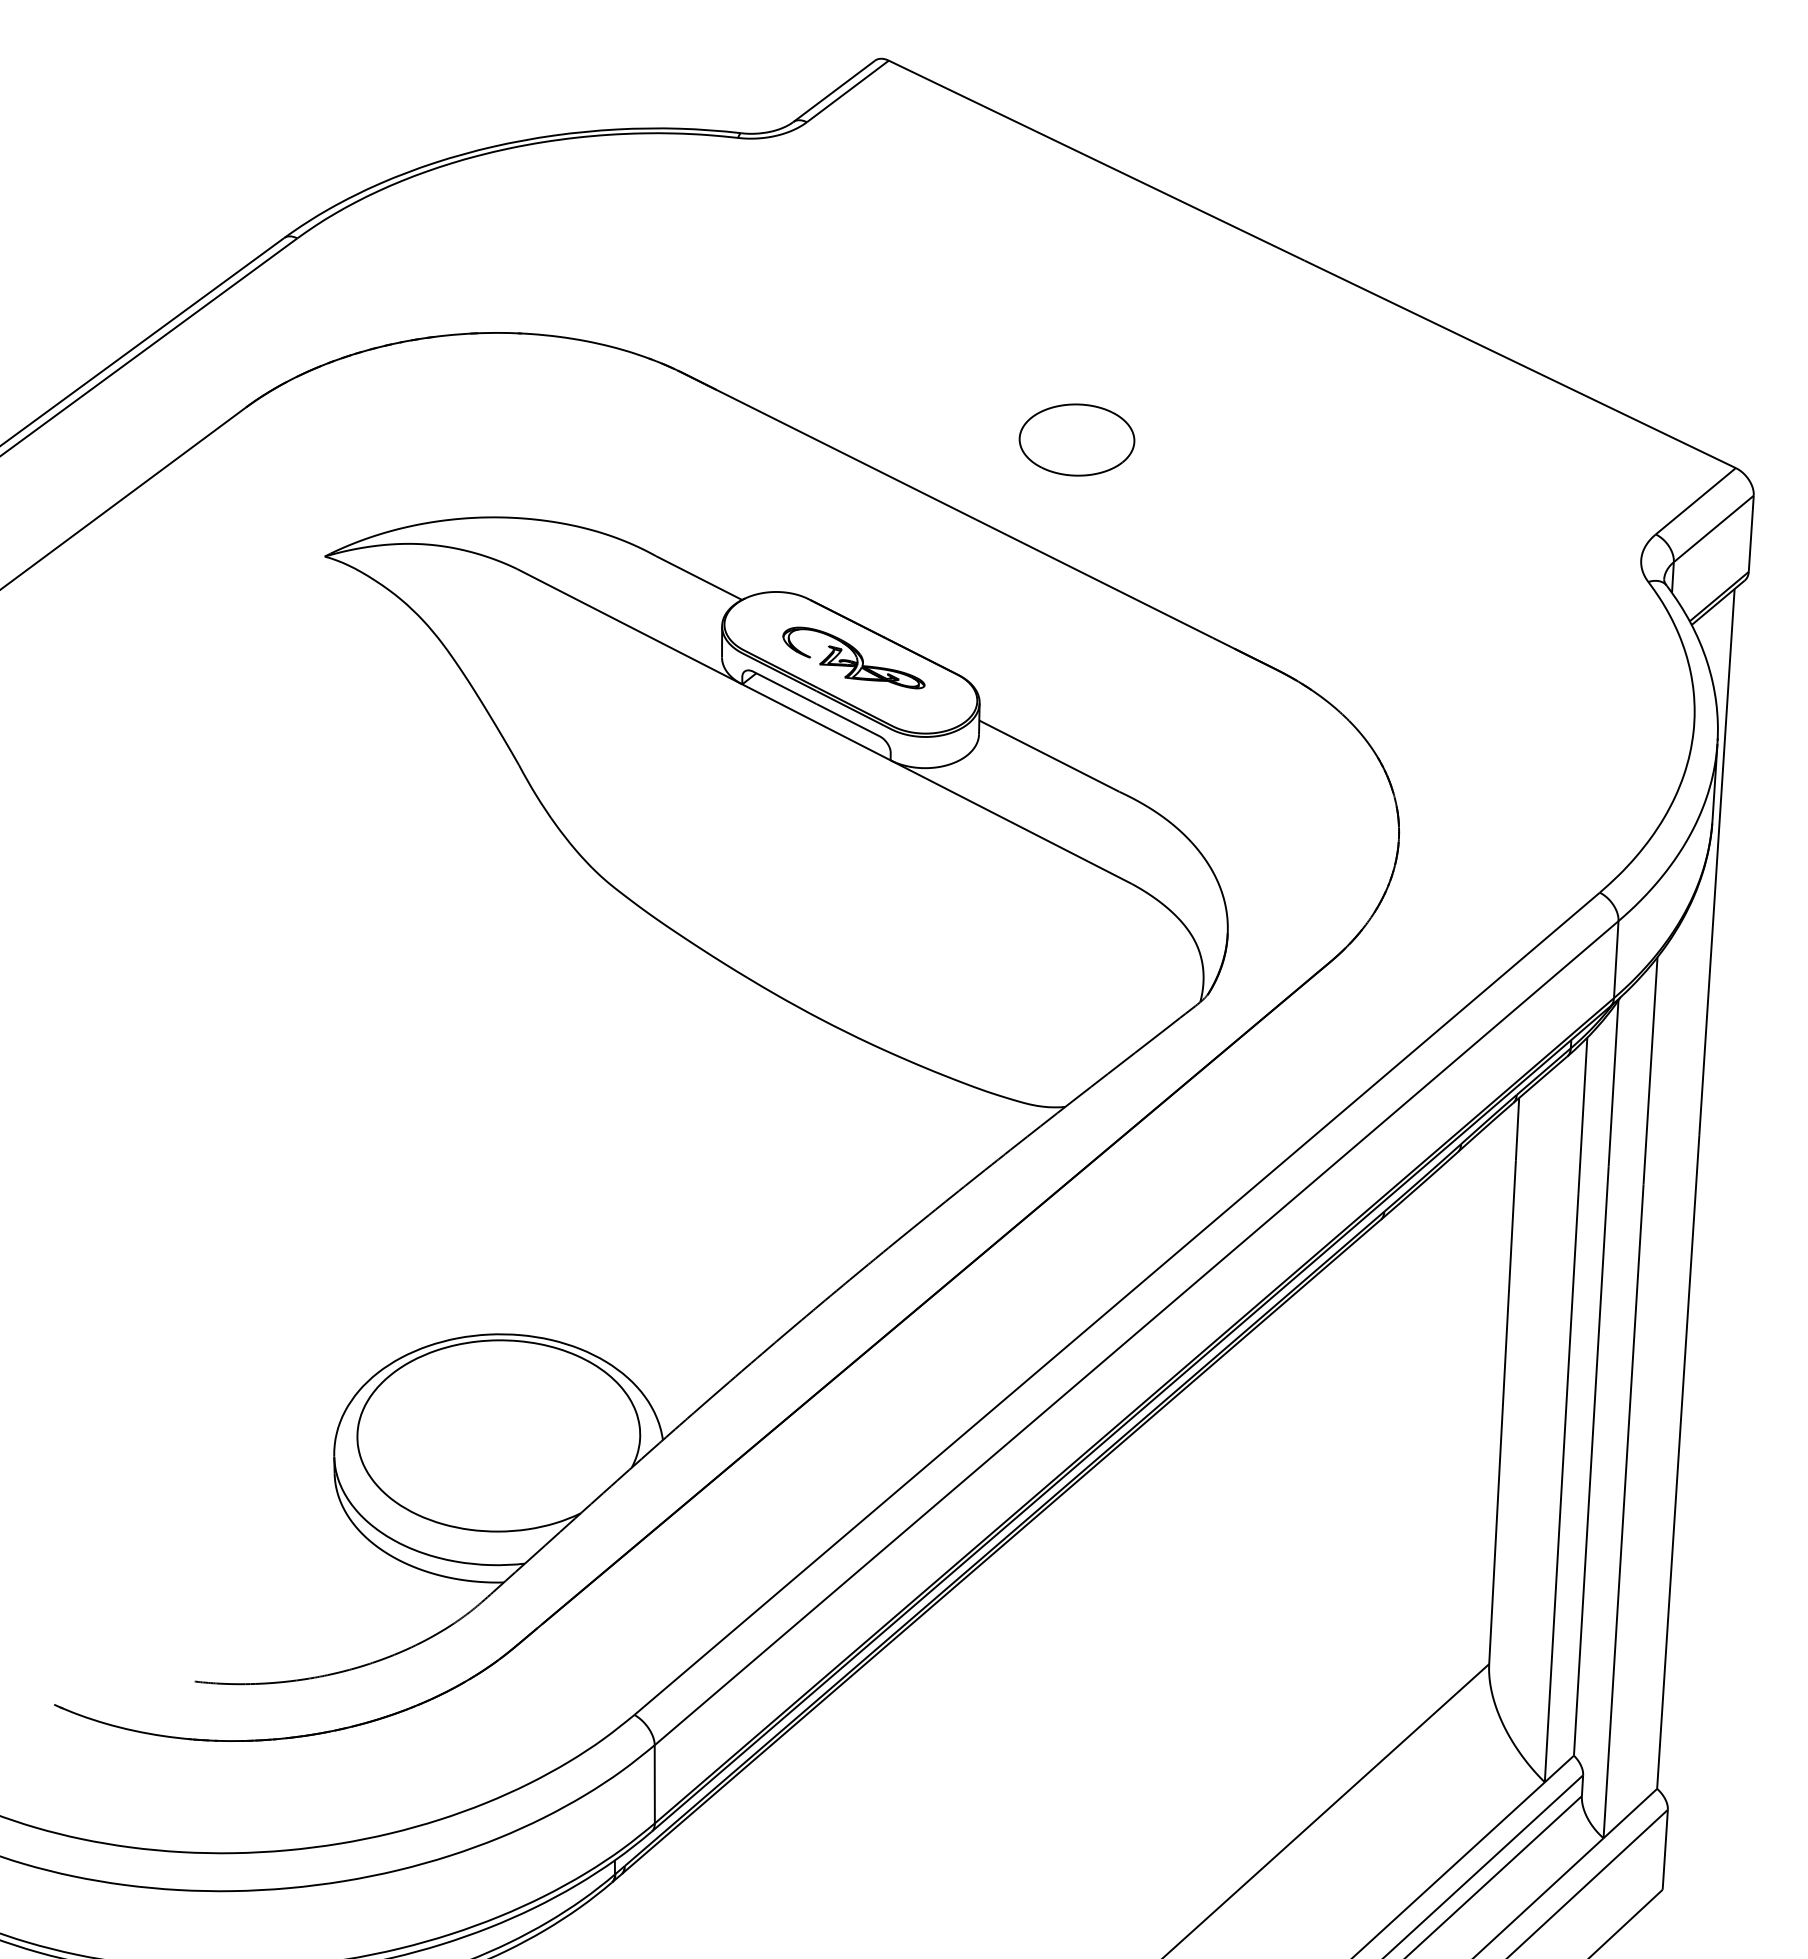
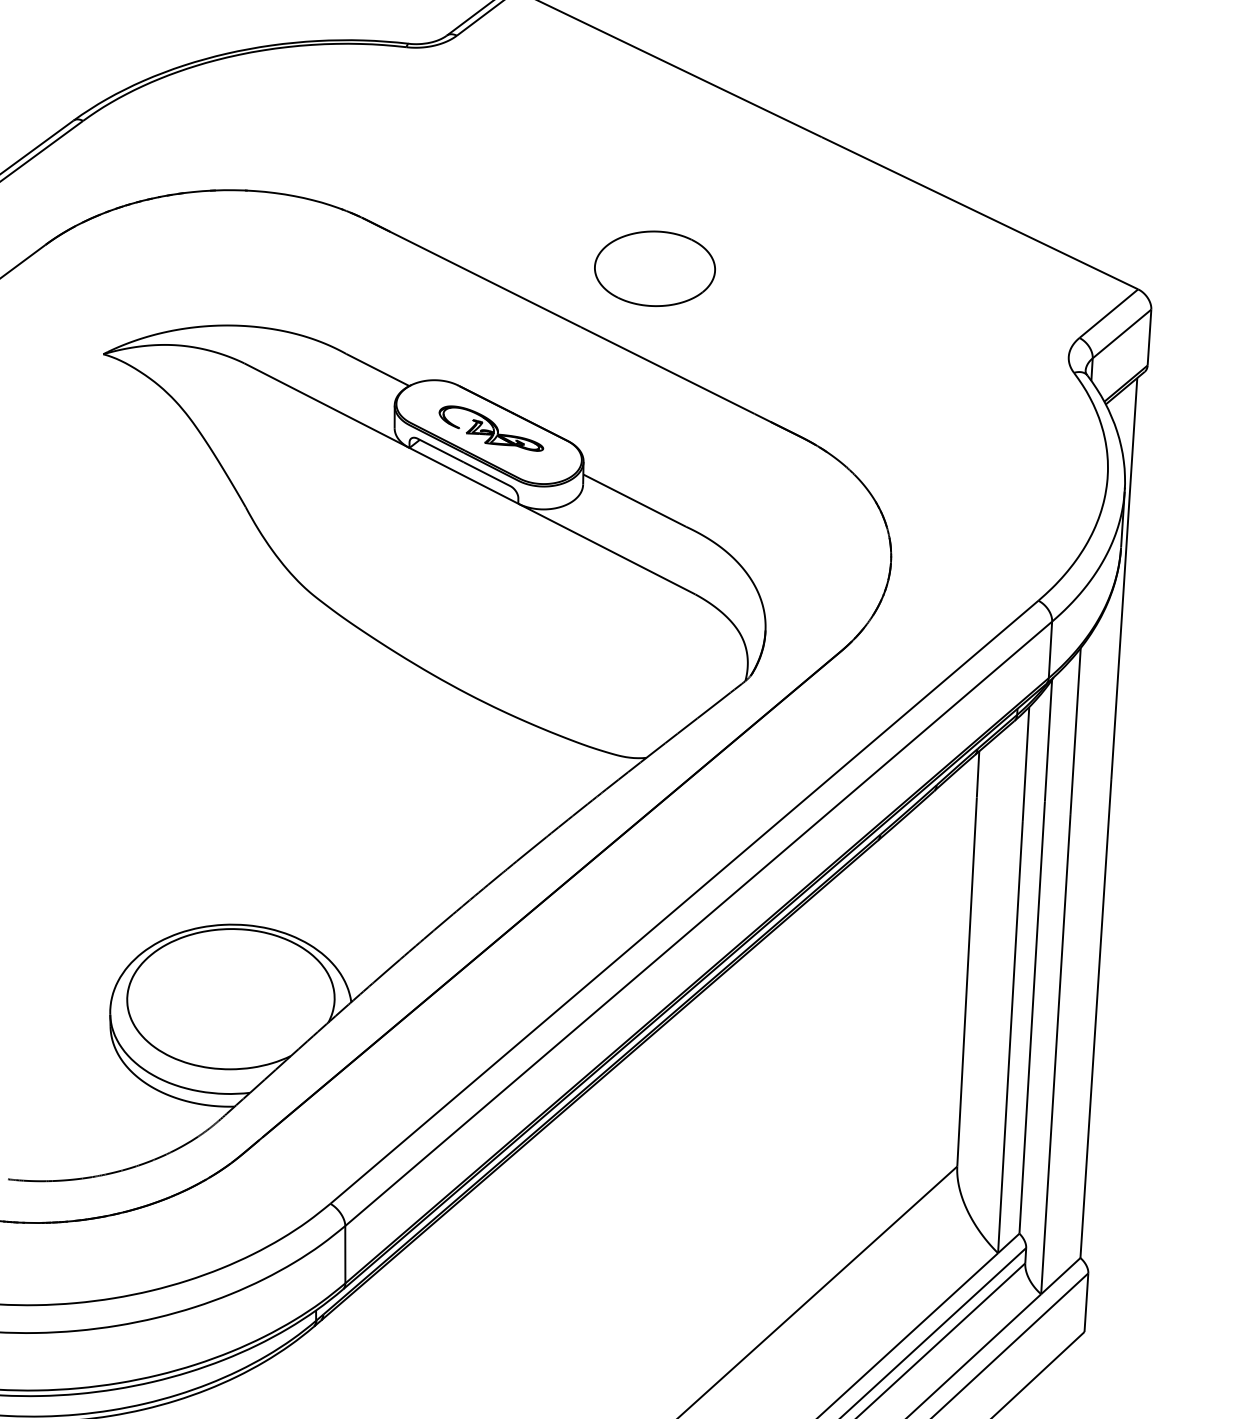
part: (1076, 439) -> (654, 268), size x1.43

